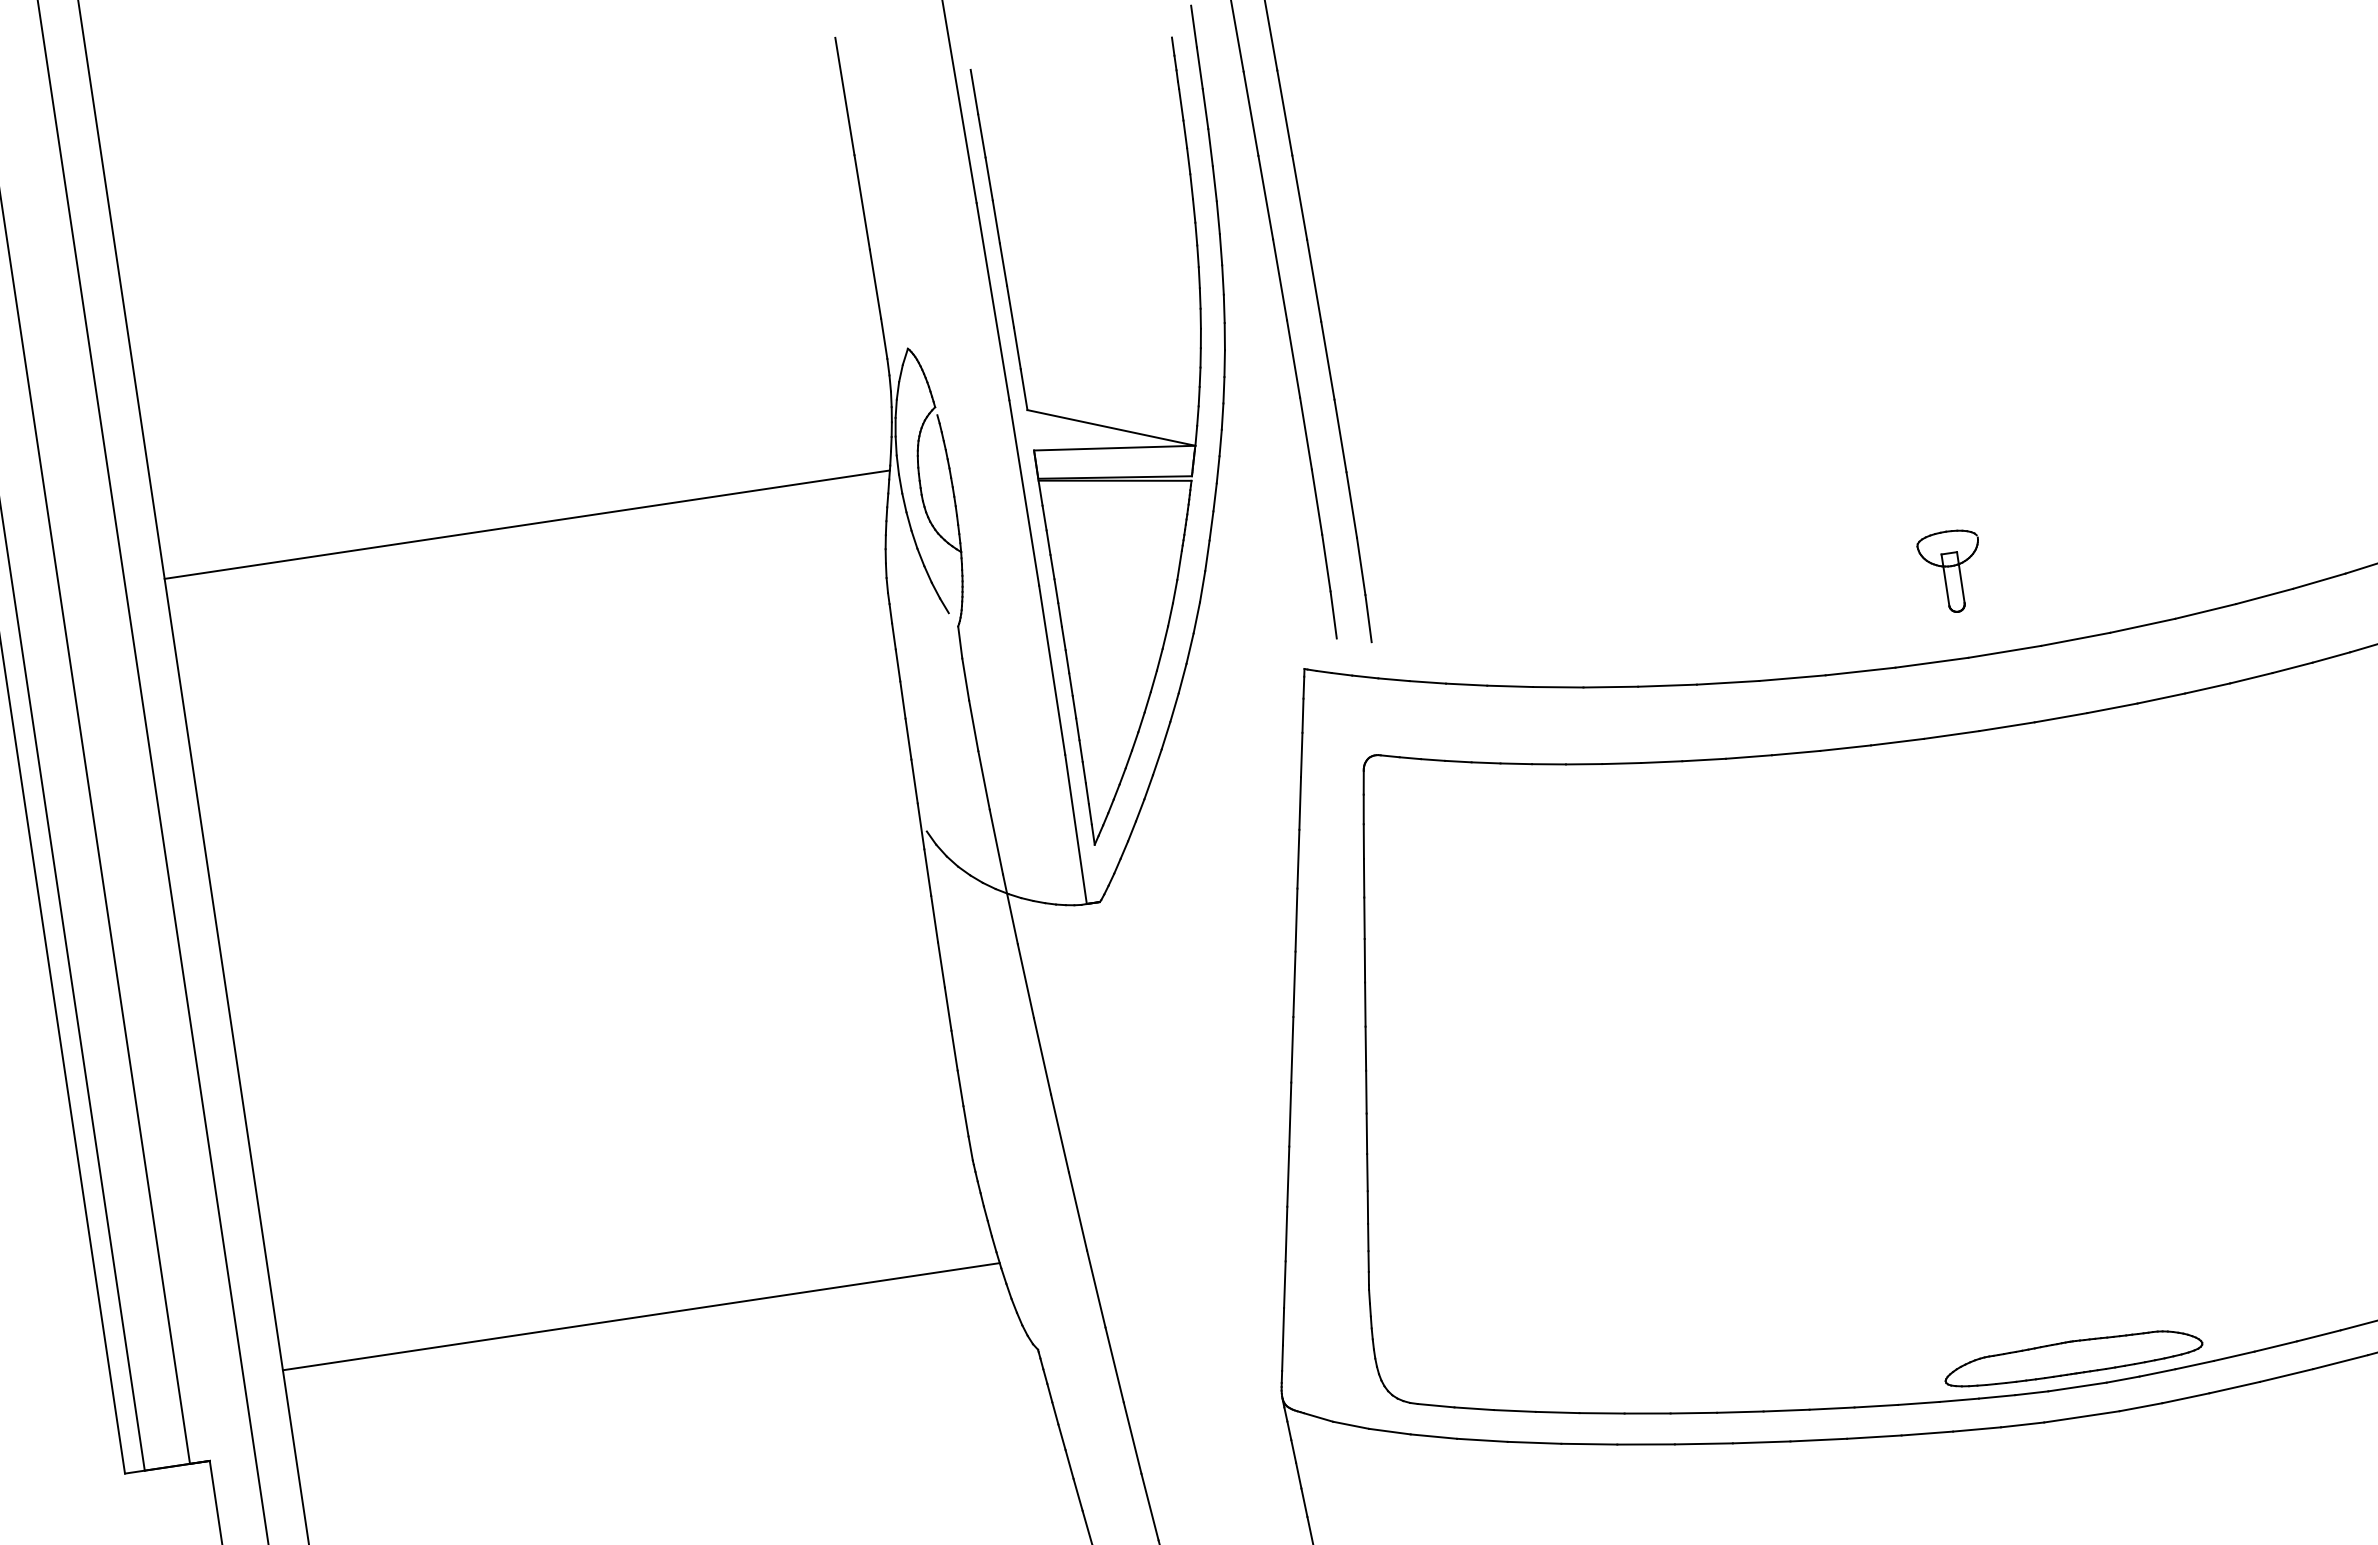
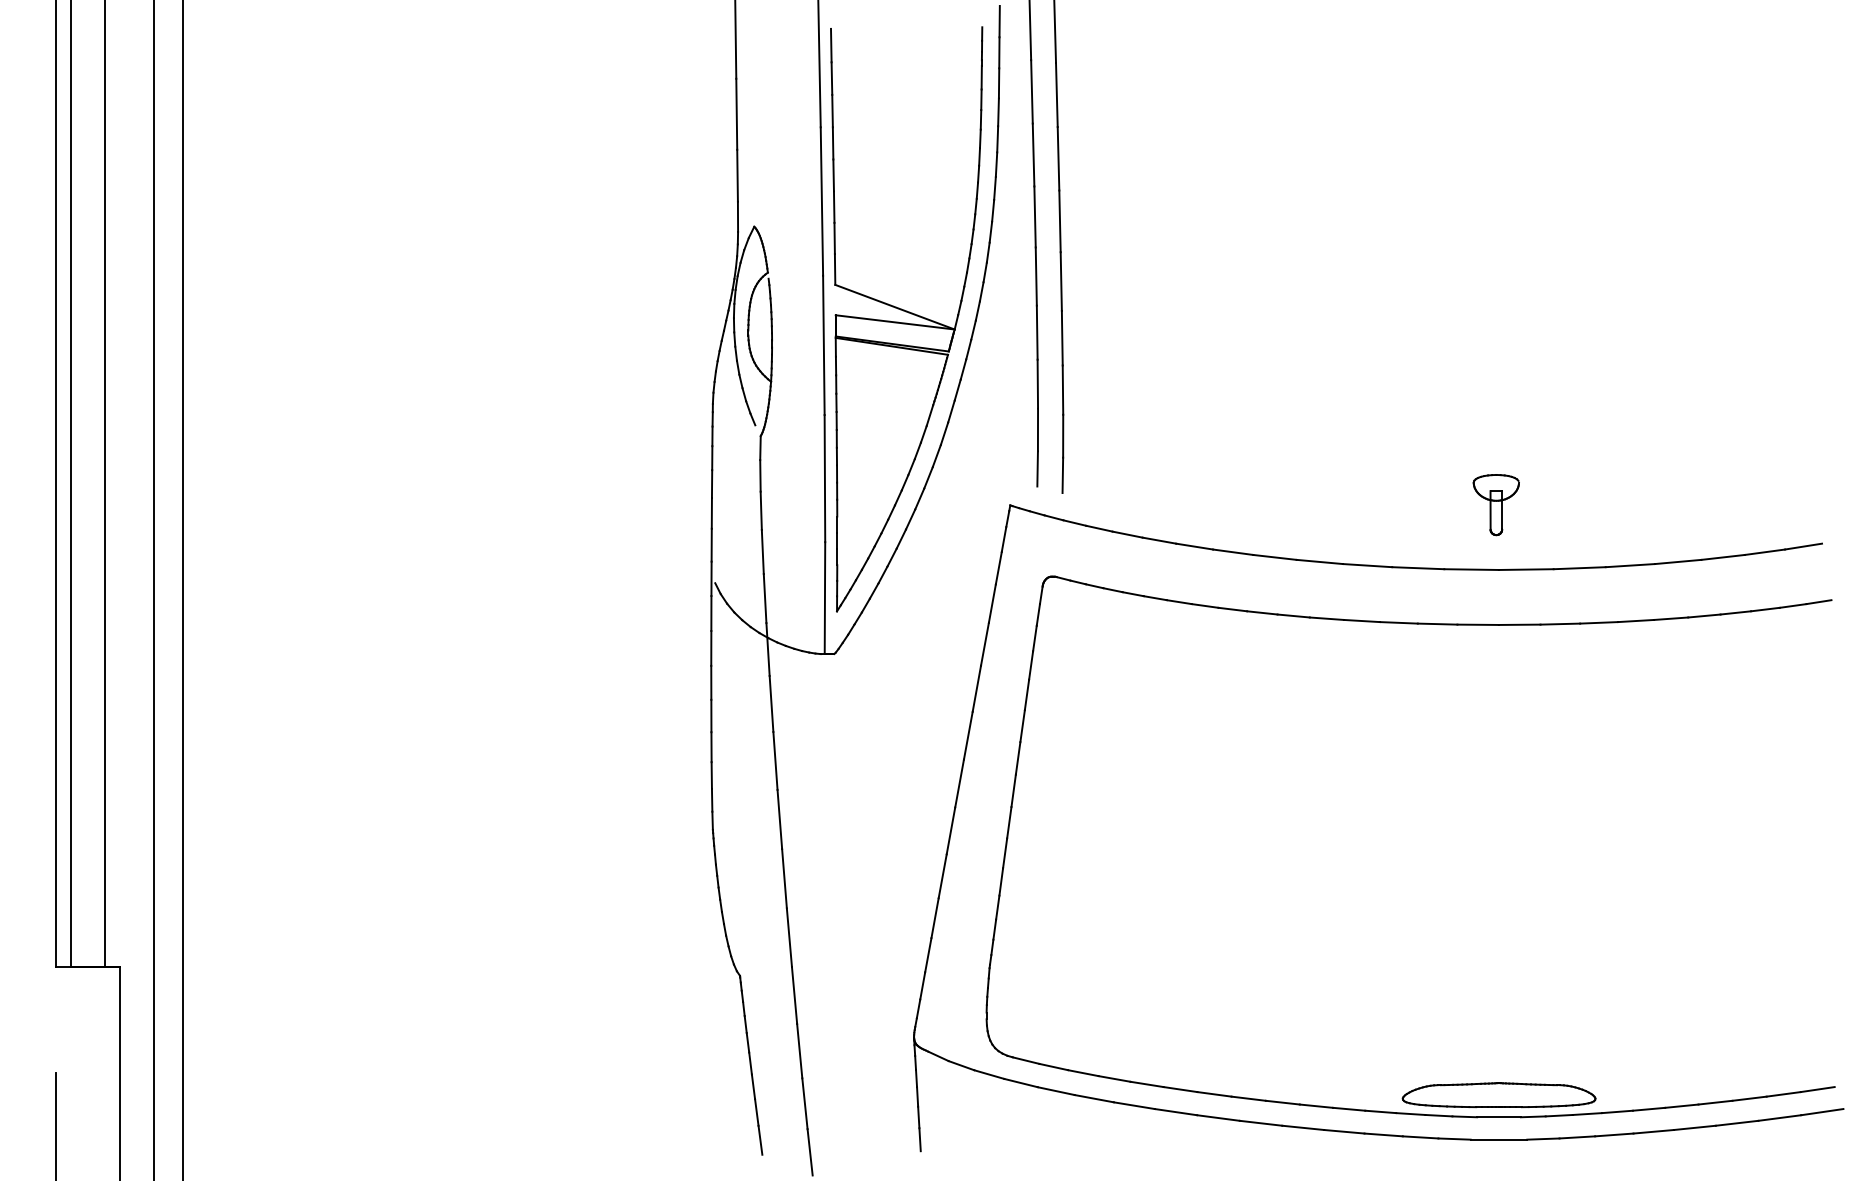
line: (527, 525) -> (455, 314), removed
line: (641, 1317) -> (452, 908), removed

